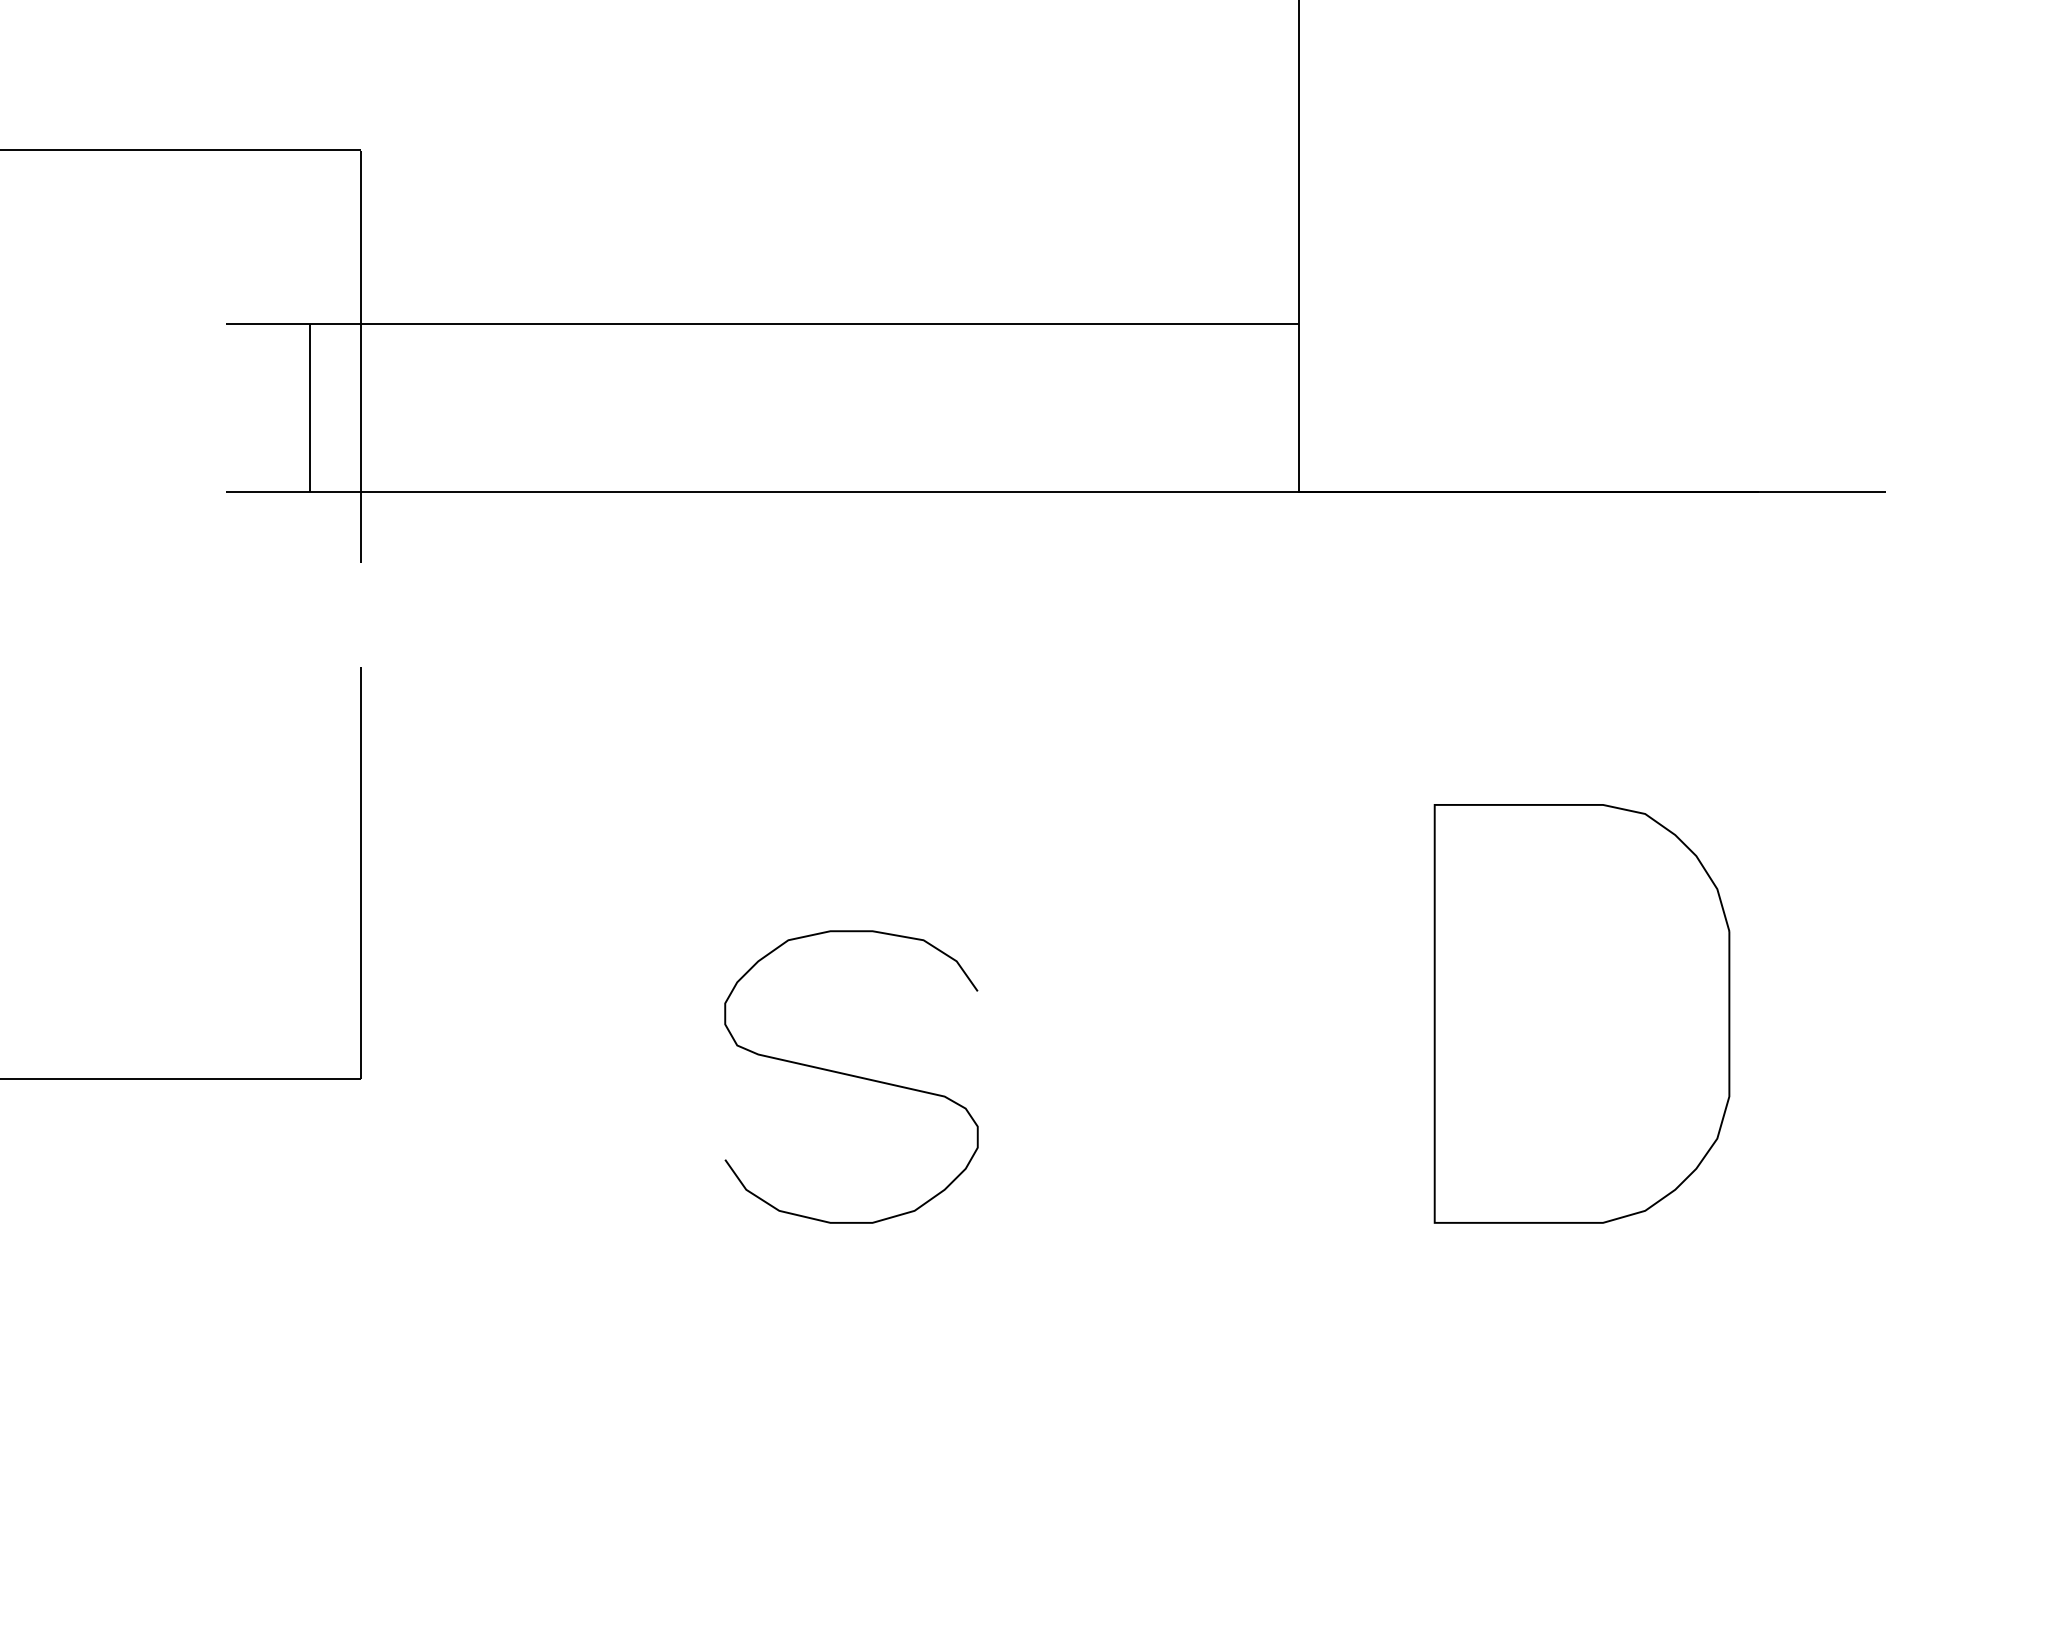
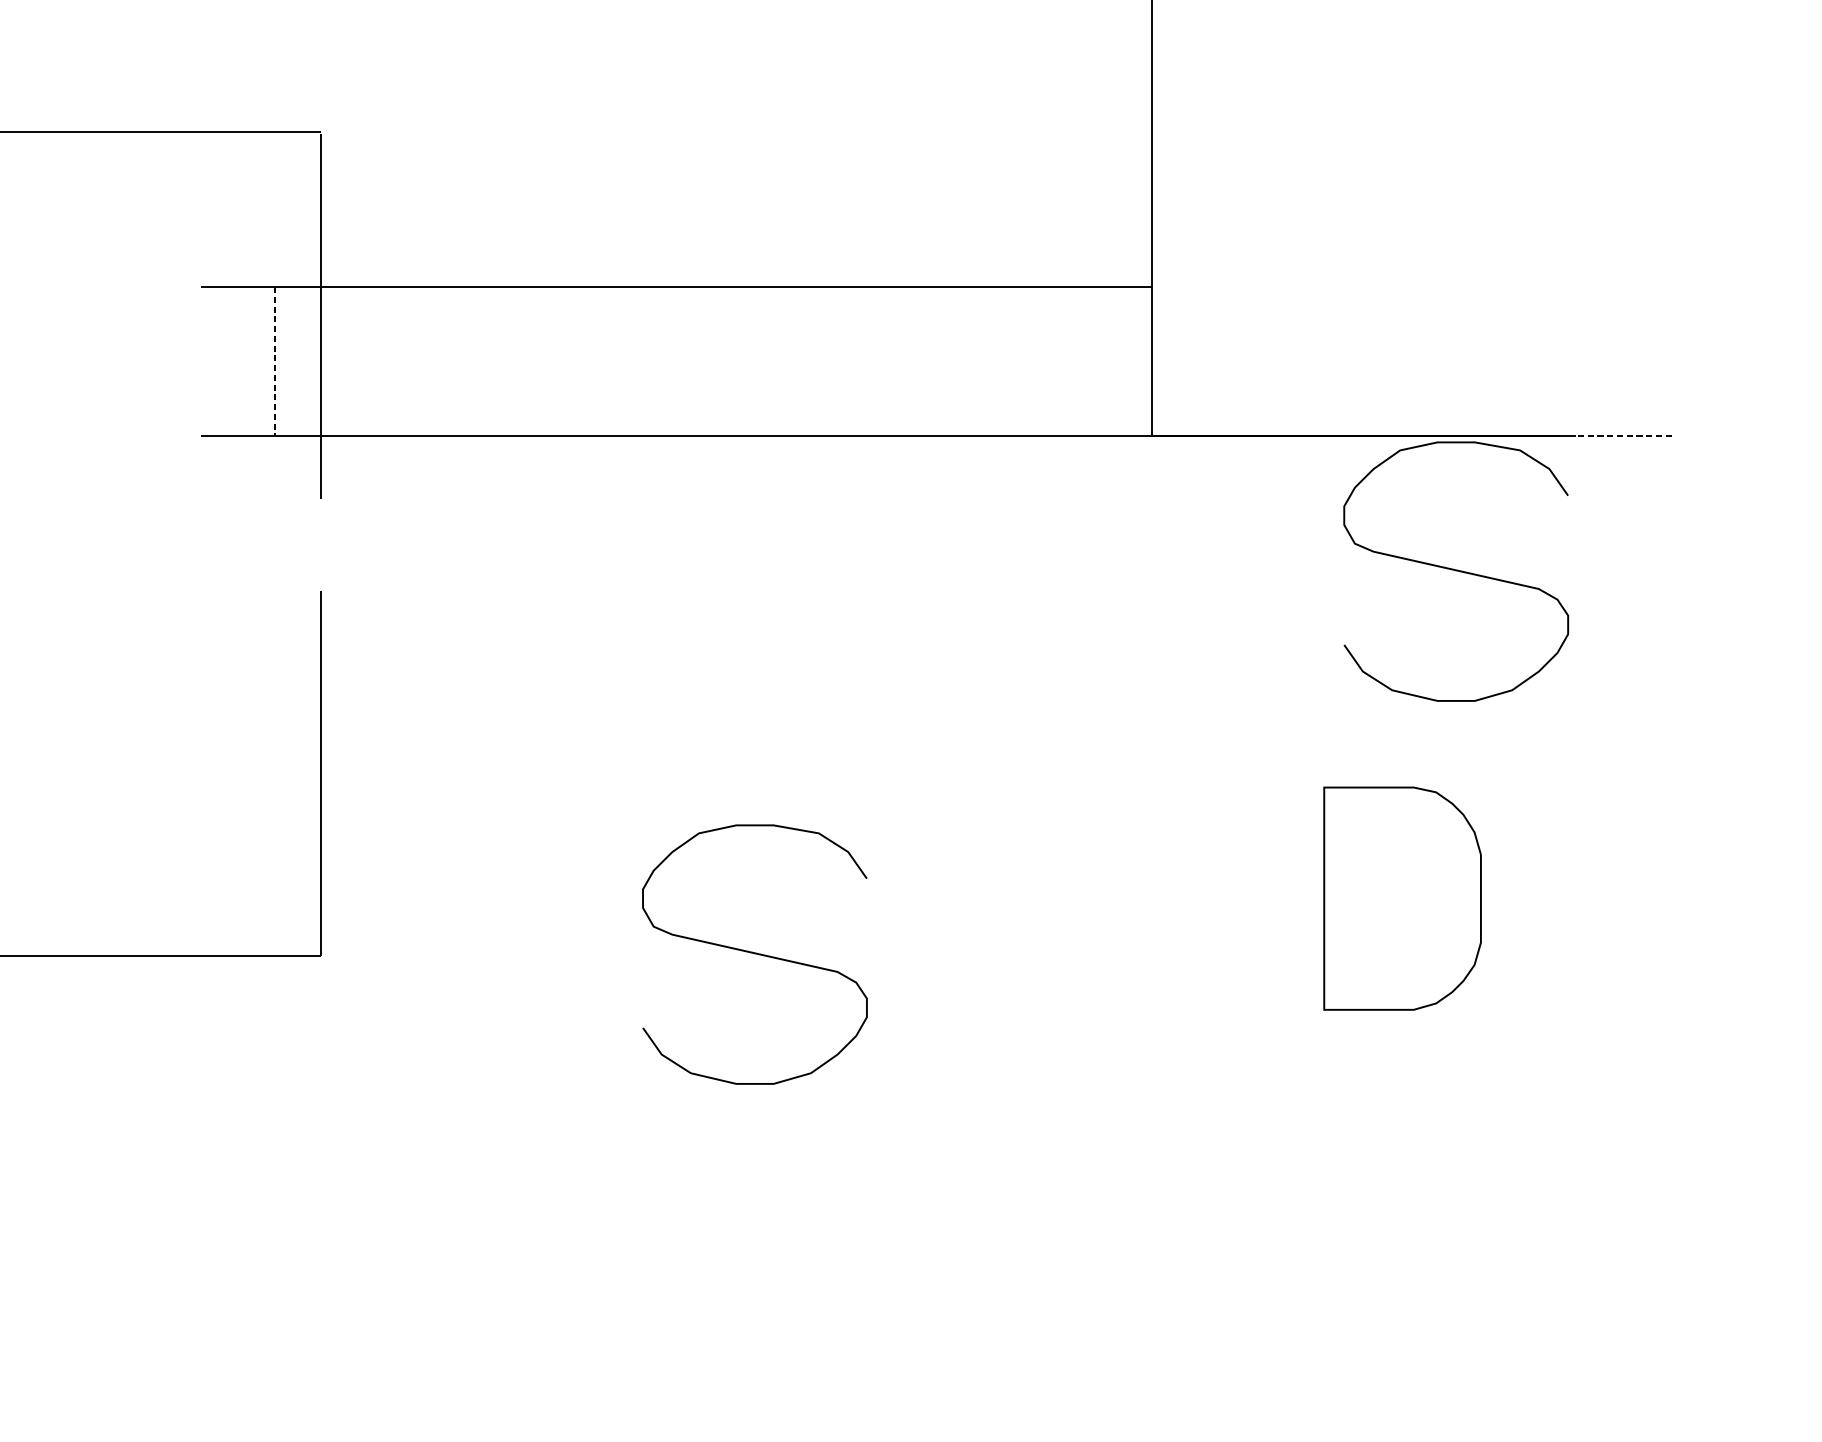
line: (310, 408) -> (275, 361), solid -> dashed
line: (1831, 492) -> (1623, 436), solid -> dashed
curve: (1642, 644) -> (1456, 571), added
part: (1581, 1013) -> (1402, 898), size x0.6

